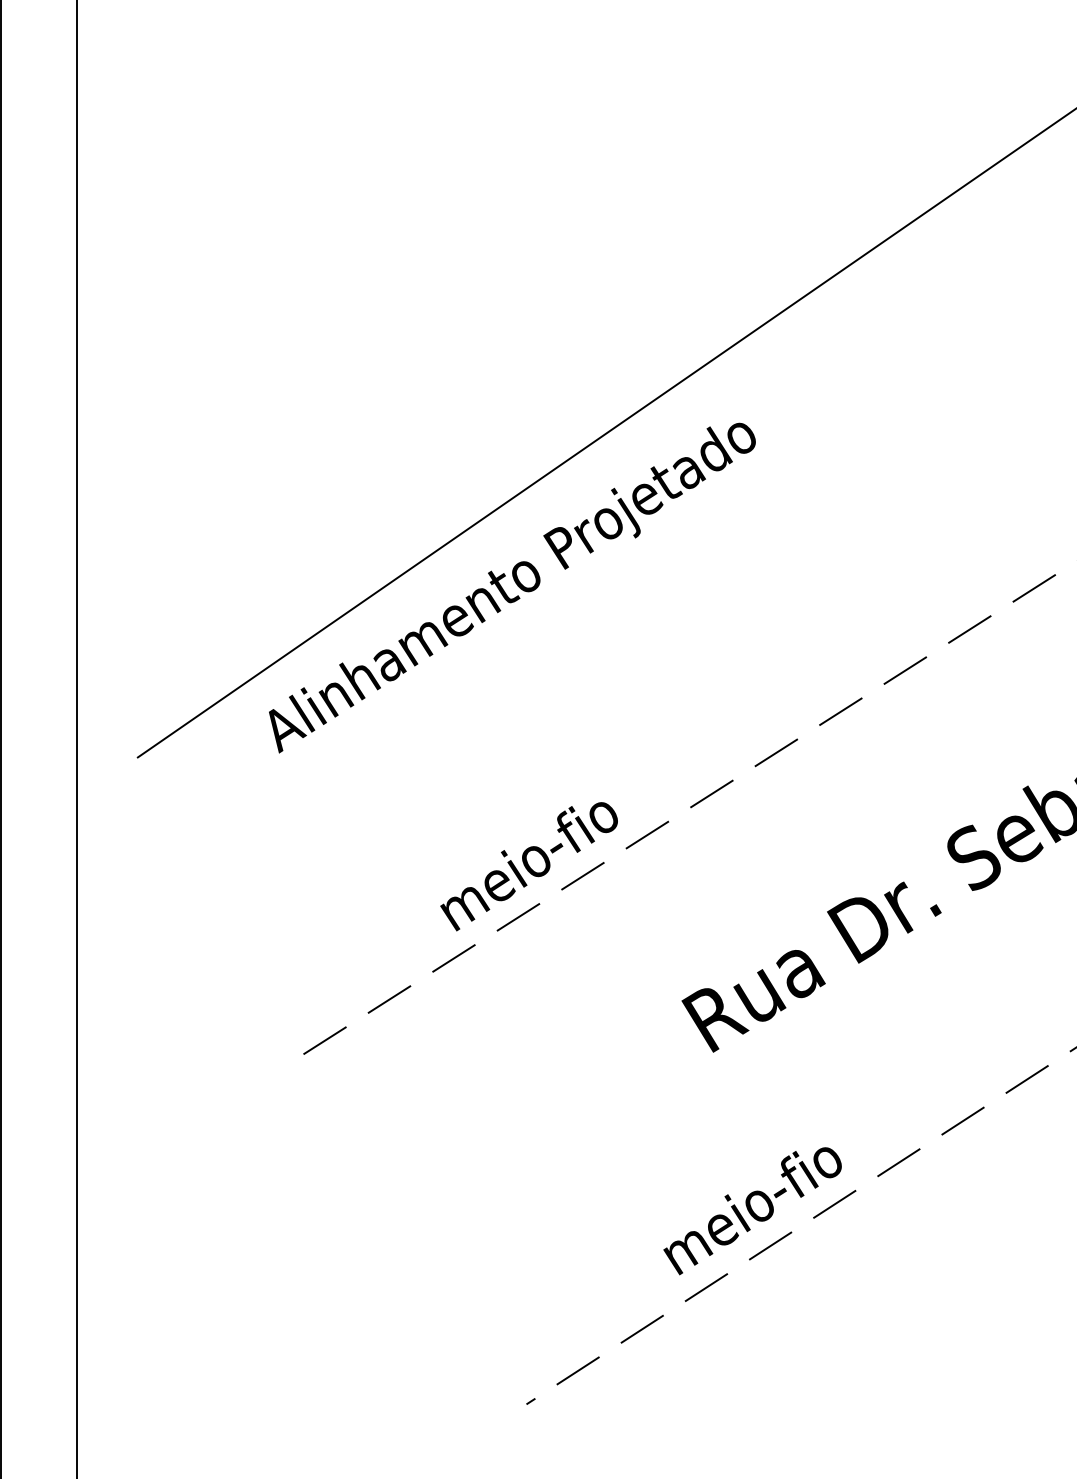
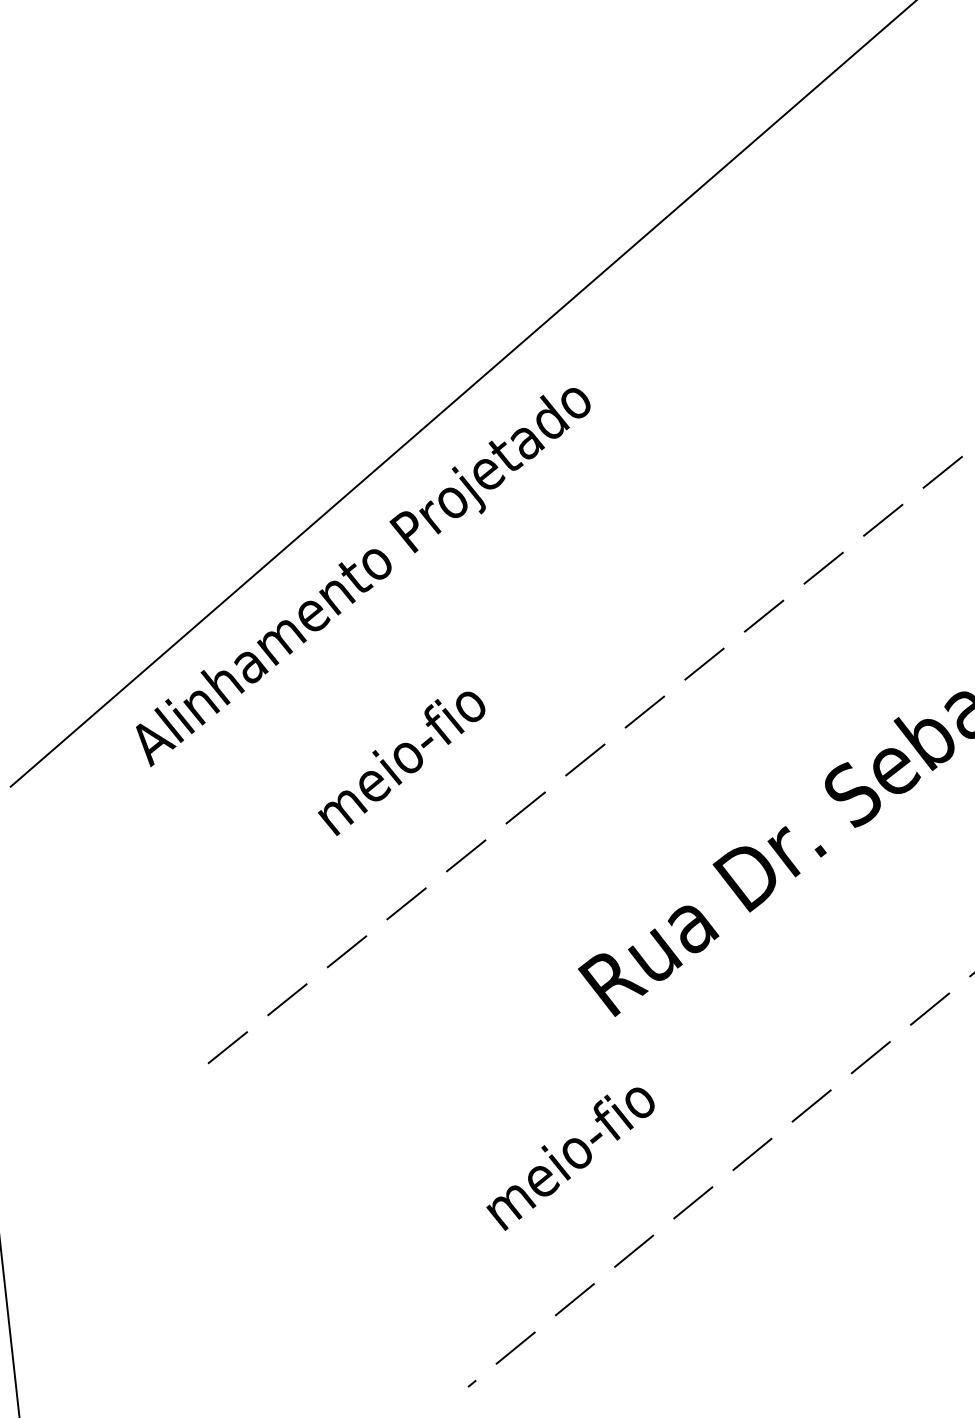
text: (528, 866) -> (401, 763), moved
text: (752, 1211) -> (570, 1159), moved

